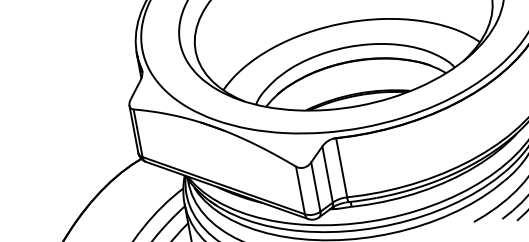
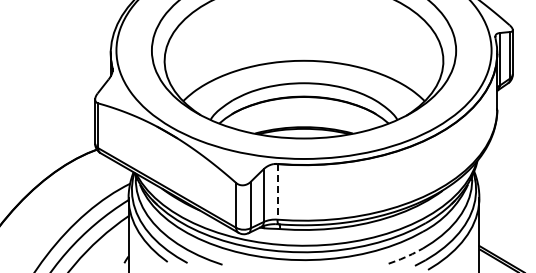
line: (341, 167) -> (277, 191), solid -> dashed
line: (492, 210) -> (407, 256), solid -> dashed

